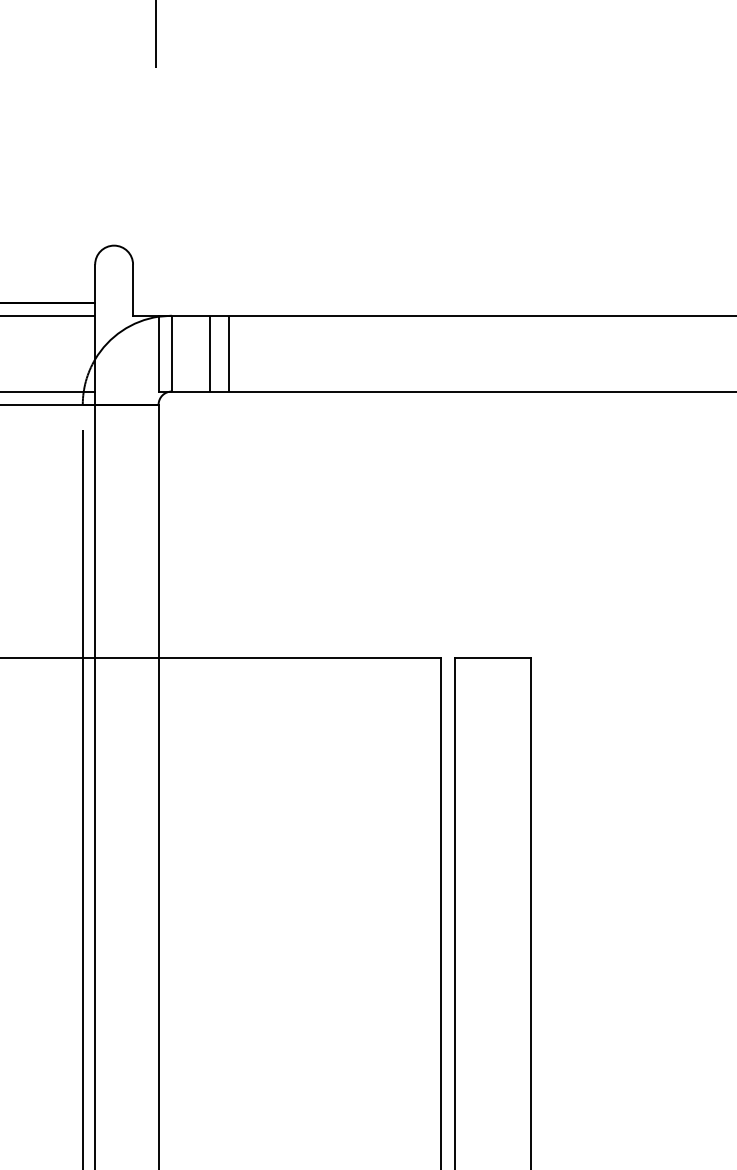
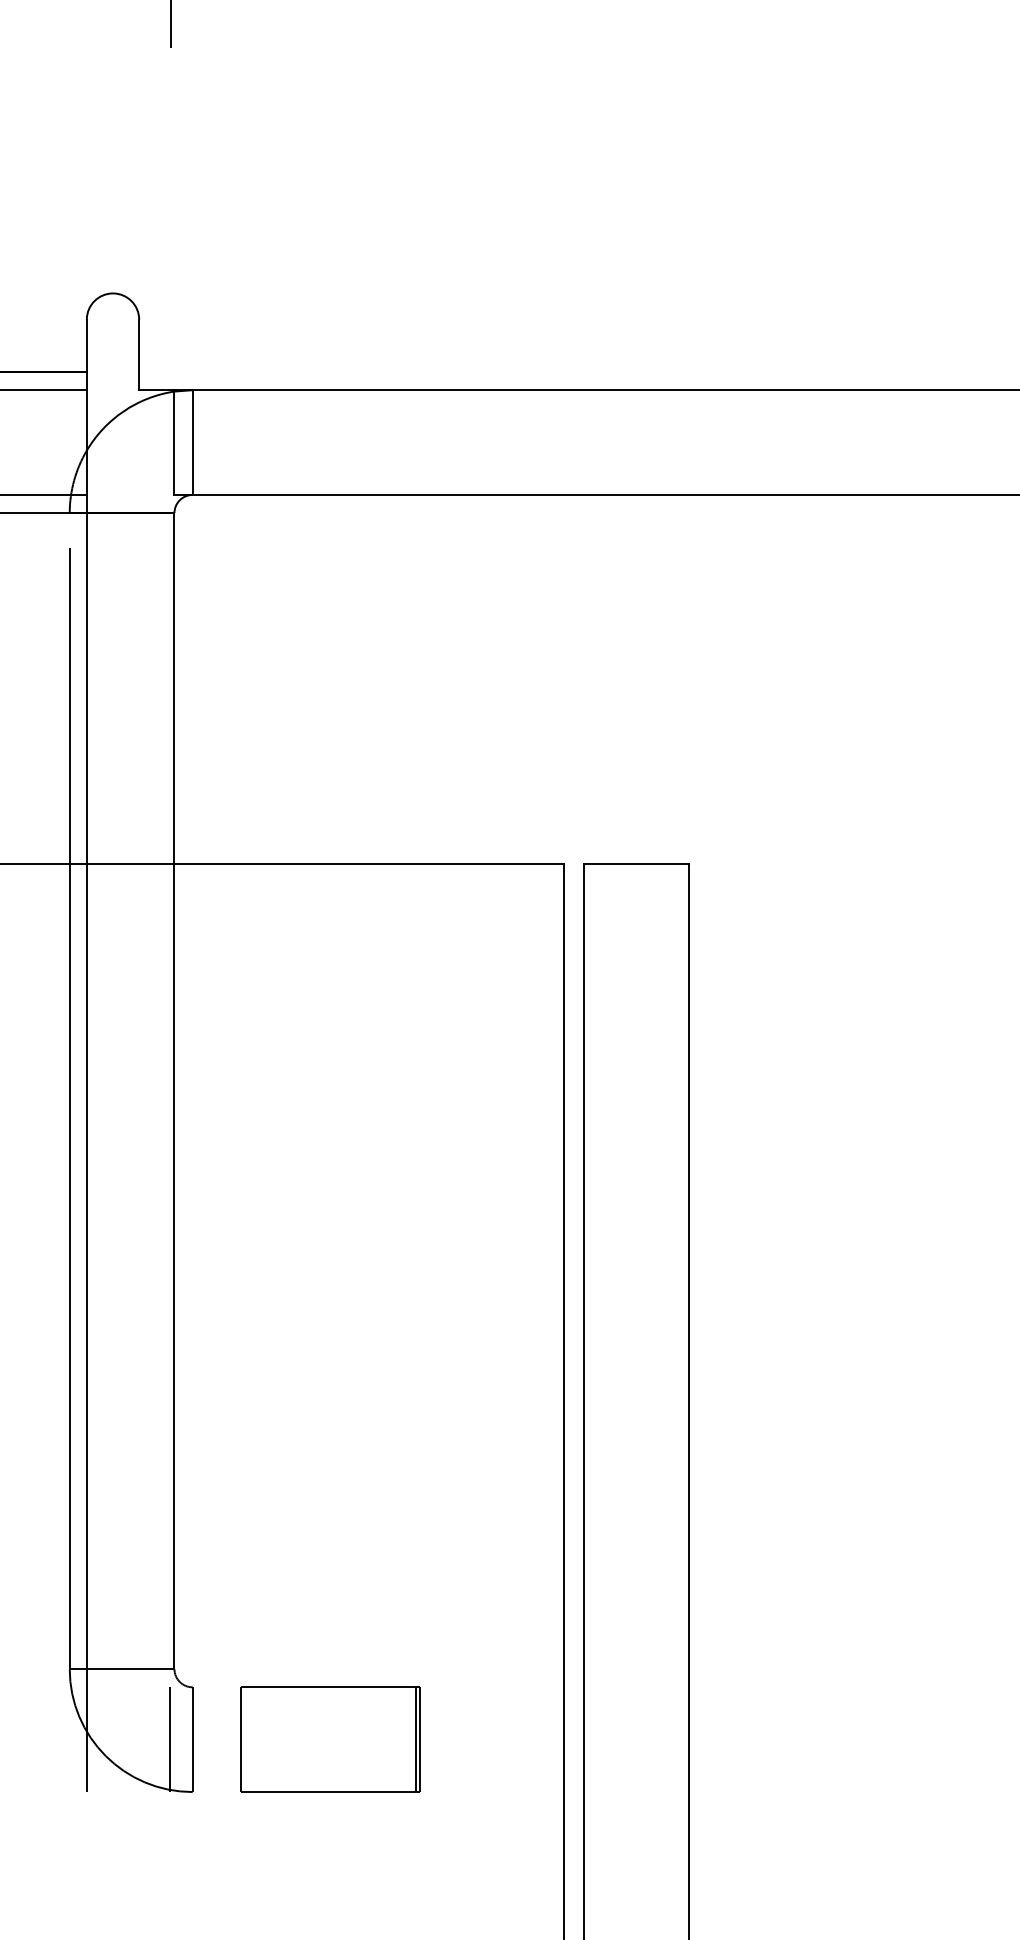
line: (210, 353) -> (245, 442), removed
line: (228, 353) -> (271, 442), removed

